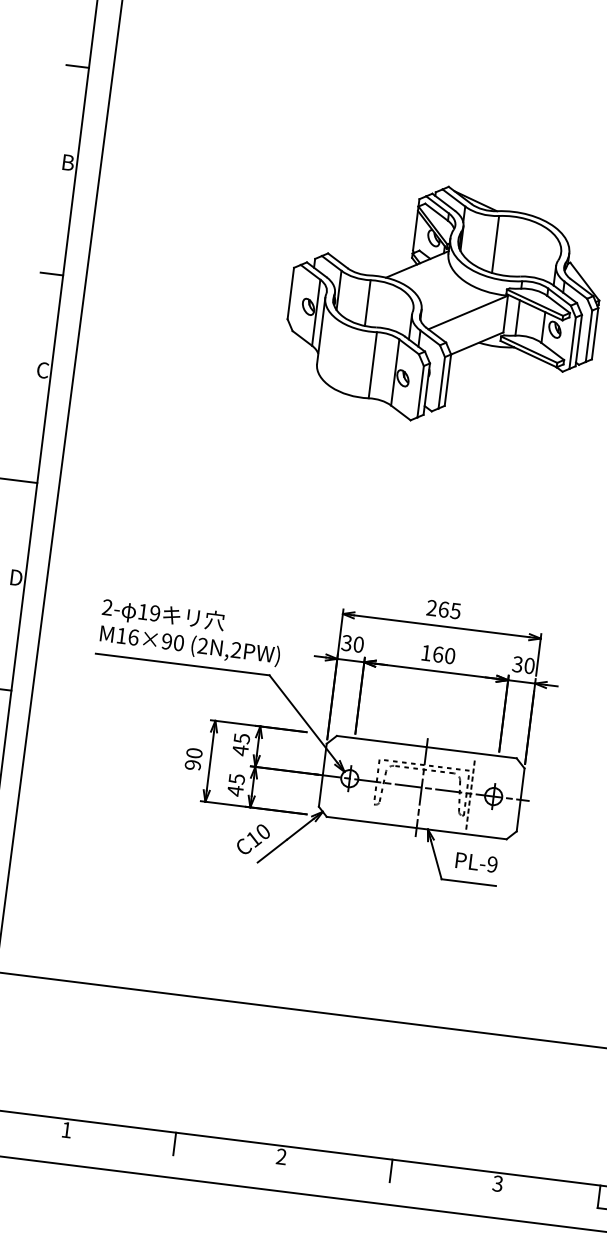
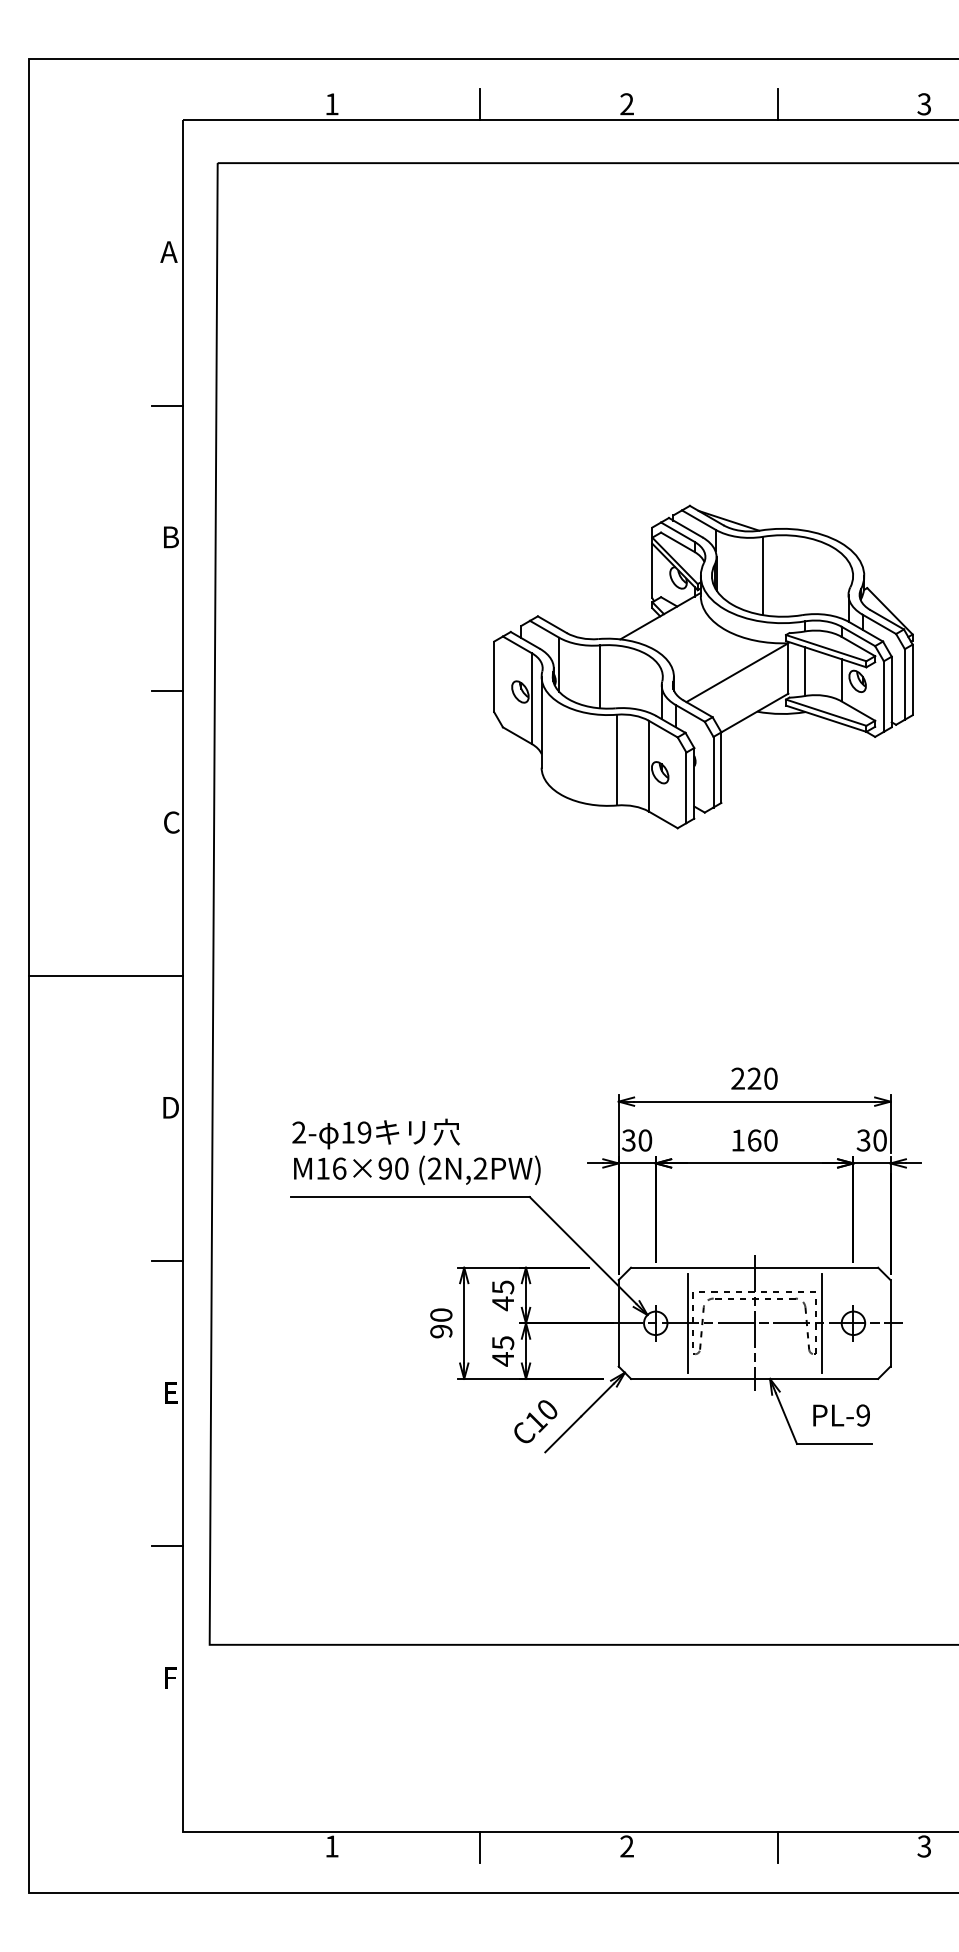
text: (449, 610) -> (762, 1078), 265 -> 220
line: (373, 781) -> (688, 1322), added
line: (470, 793) -> (821, 1322), dashed -> solid

